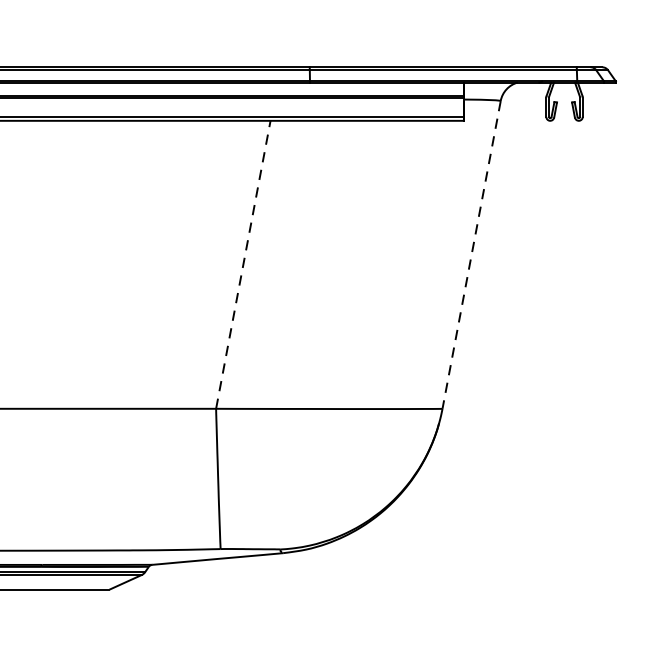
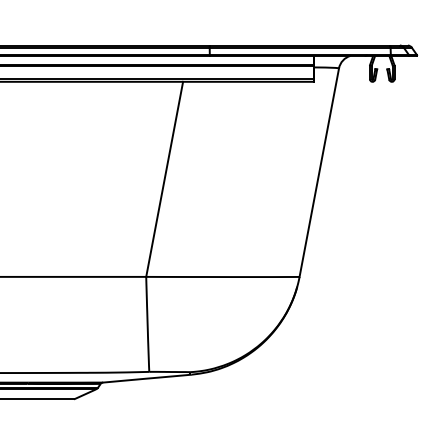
line: (471, 256) -> (319, 173), dashed -> solid
line: (243, 263) -> (164, 178), dashed -> solid

